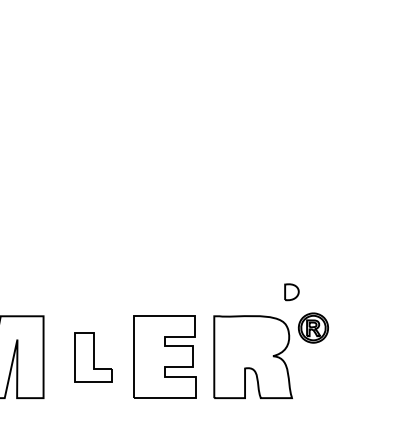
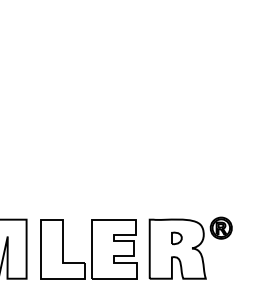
part: (291, 292) -> (176, 238), moved
part: (93, 356) -> (62, 248), size x1.67

